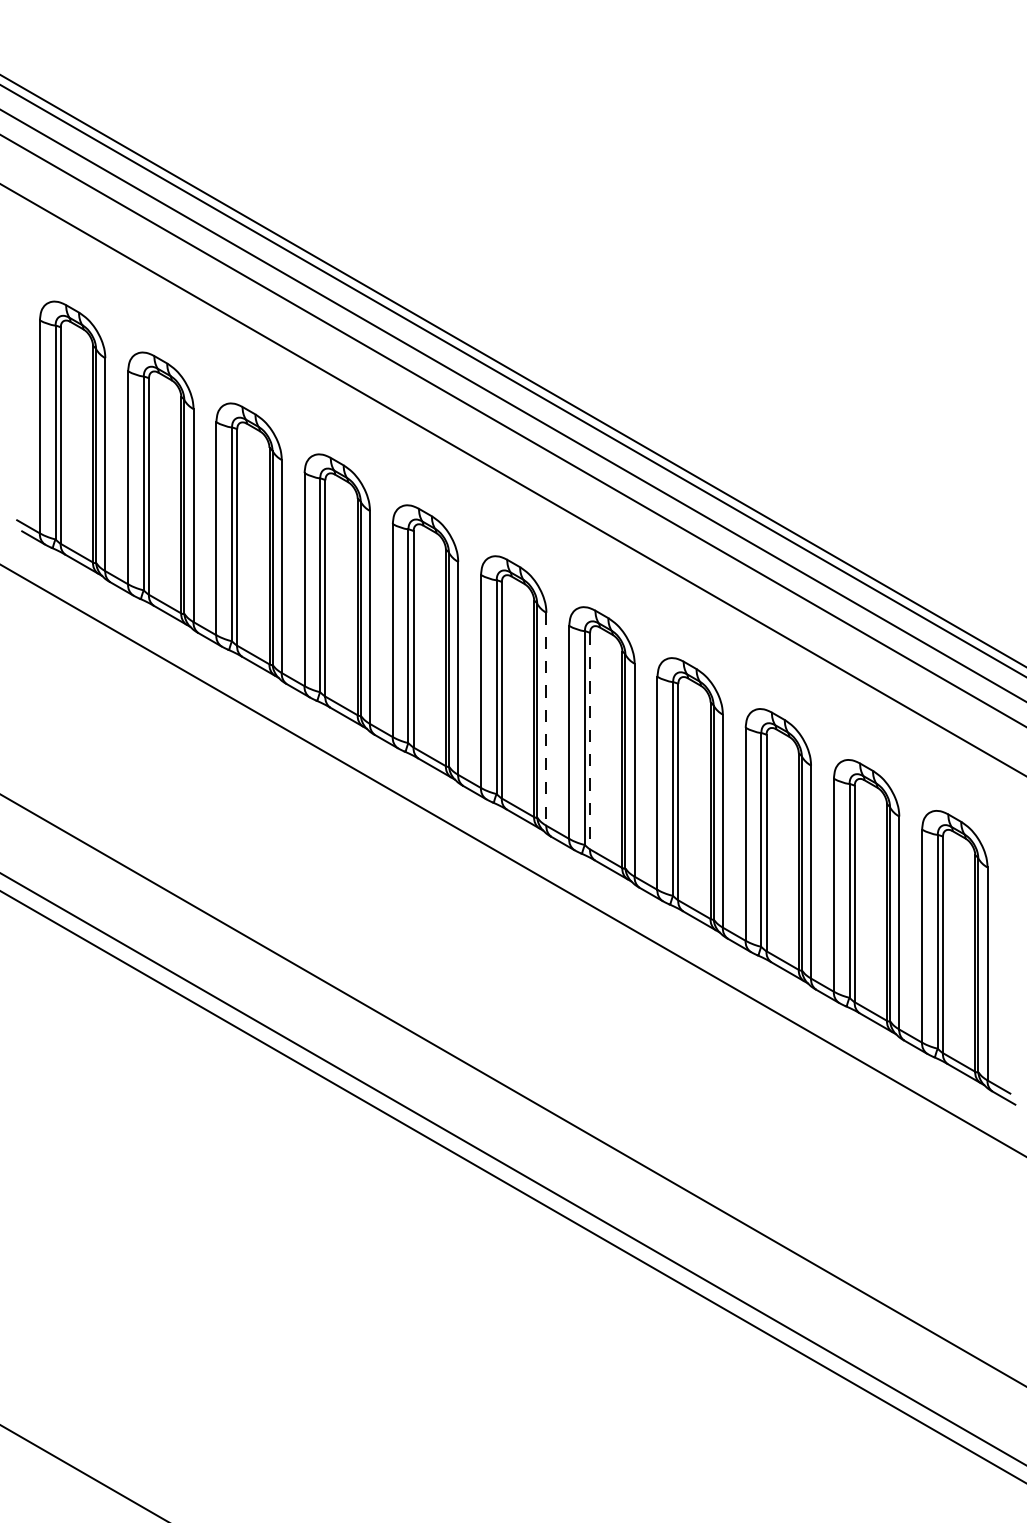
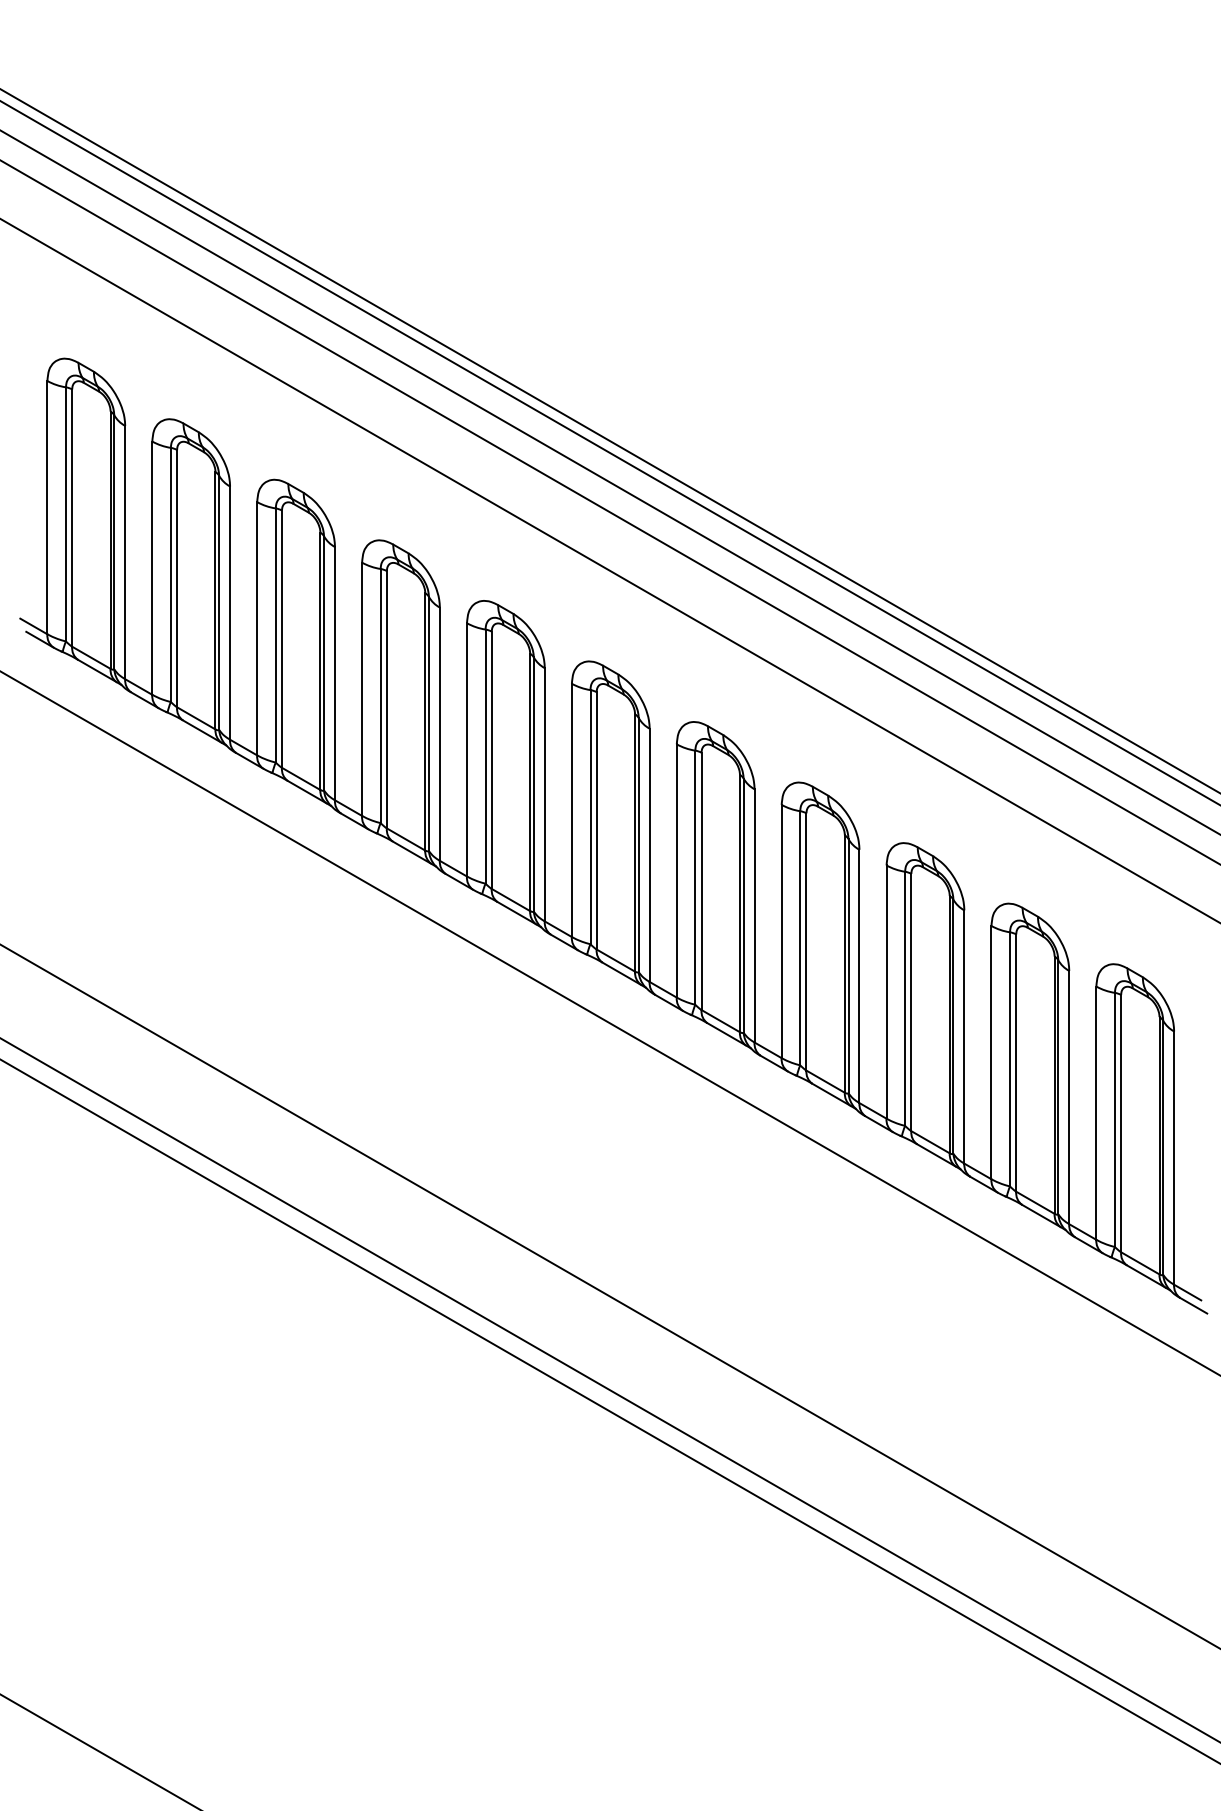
line: (546, 719) -> (649, 855), dashed -> solid
line: (590, 741) -> (702, 881), dashed -> solid

